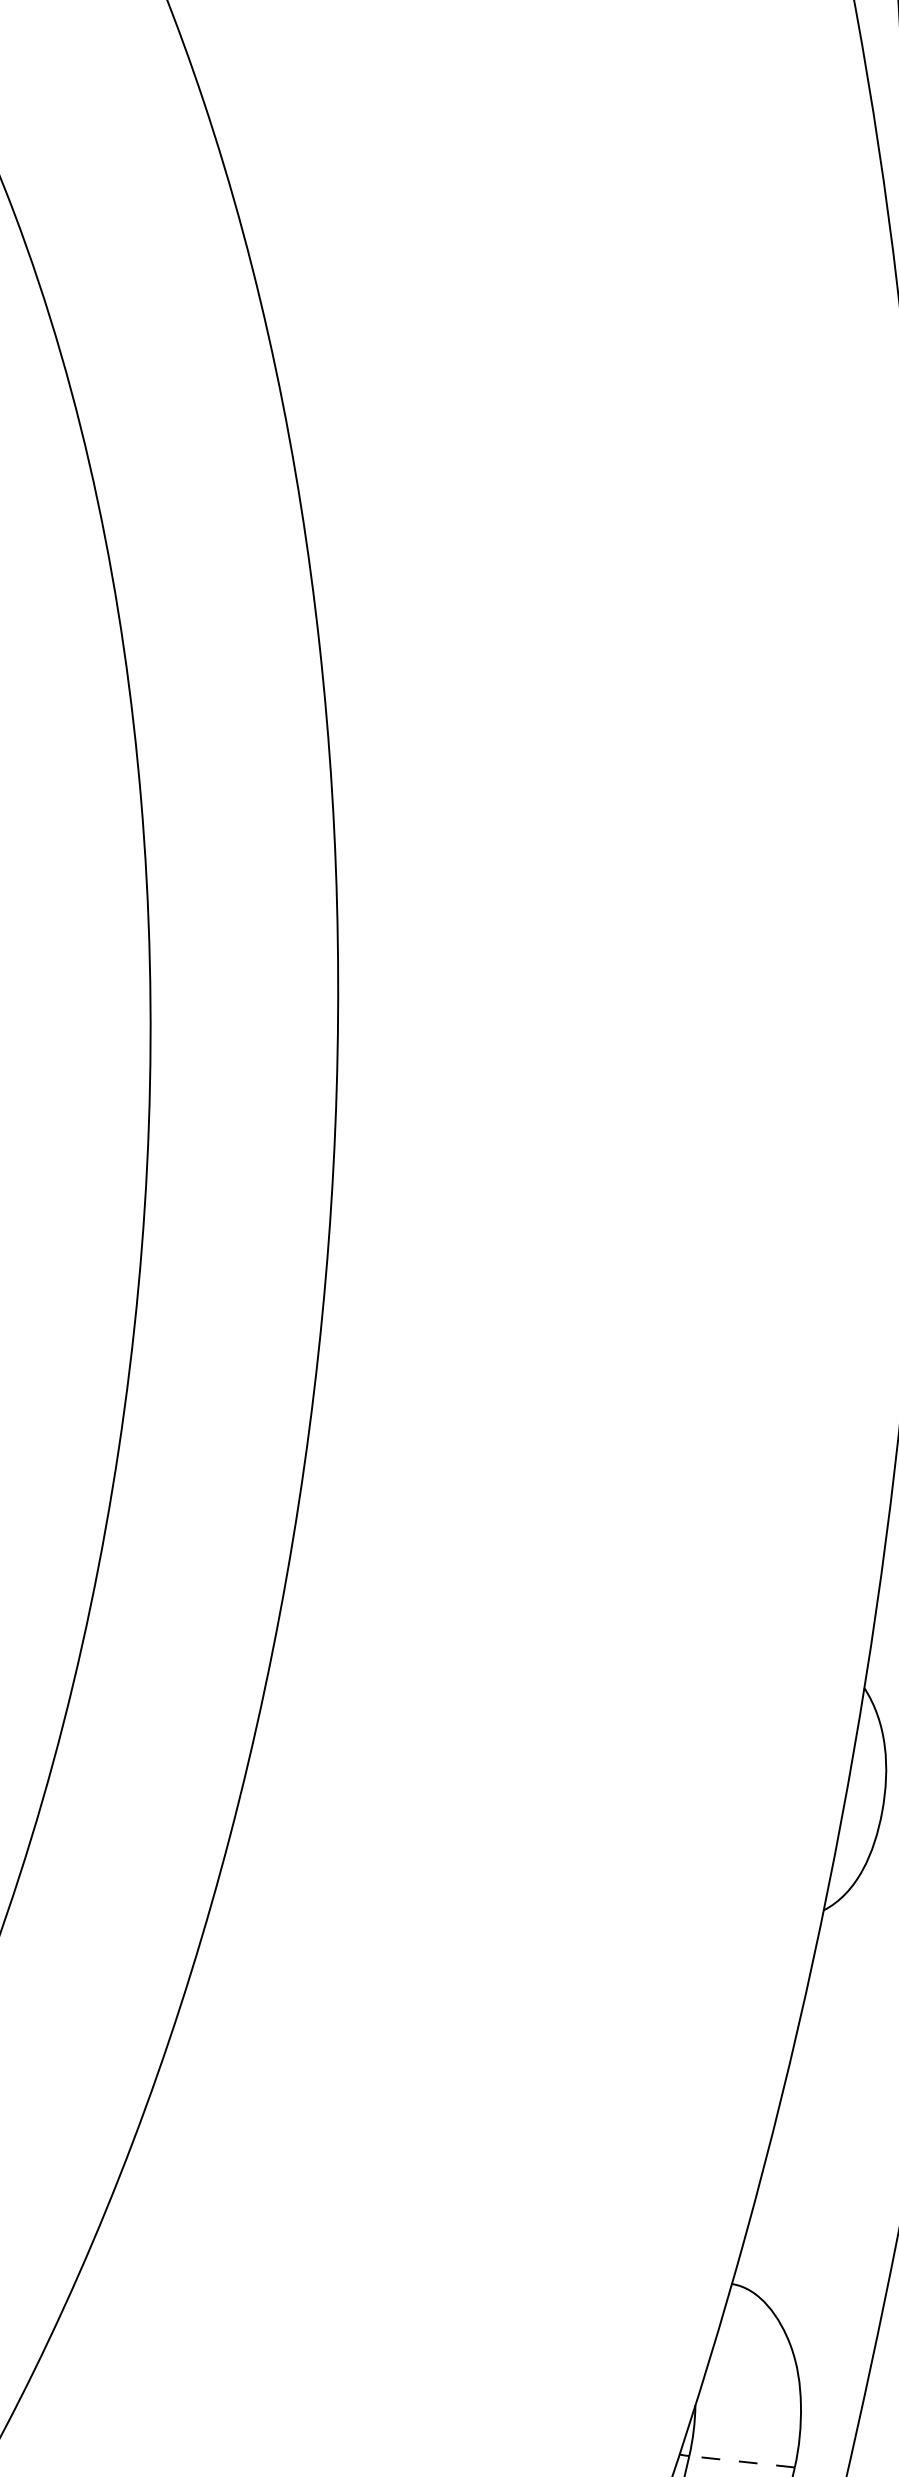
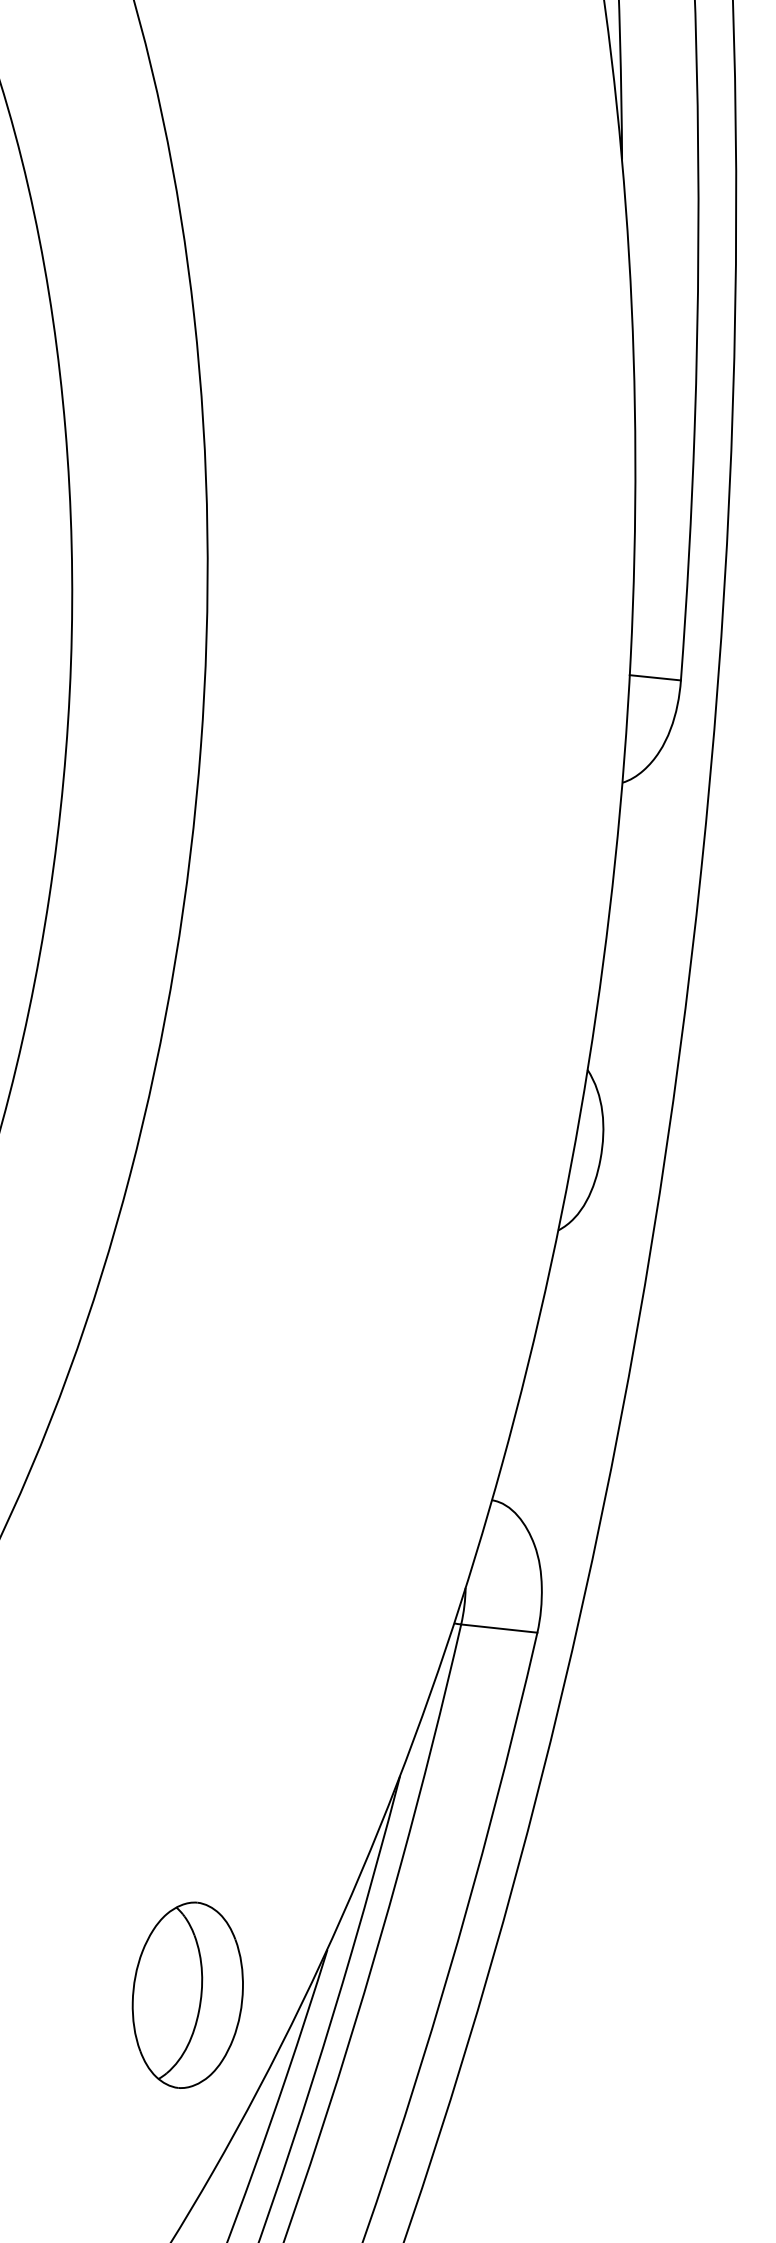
line: (740, 2461) -> (498, 1628), dashed -> solid

